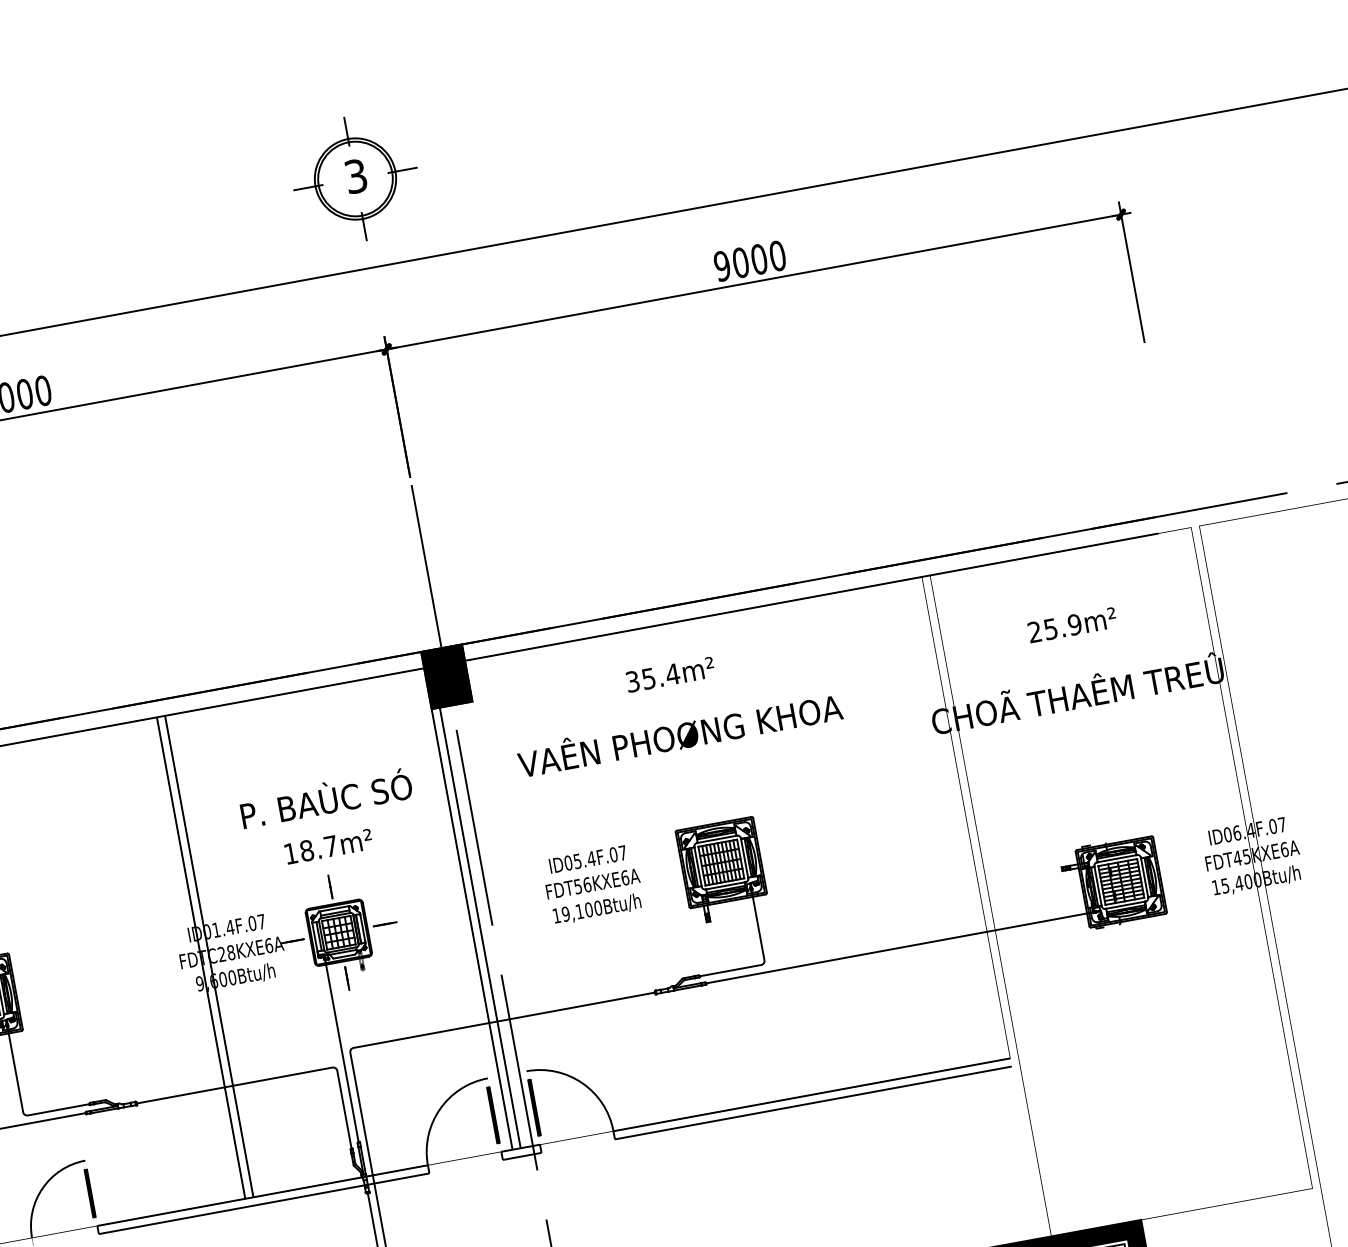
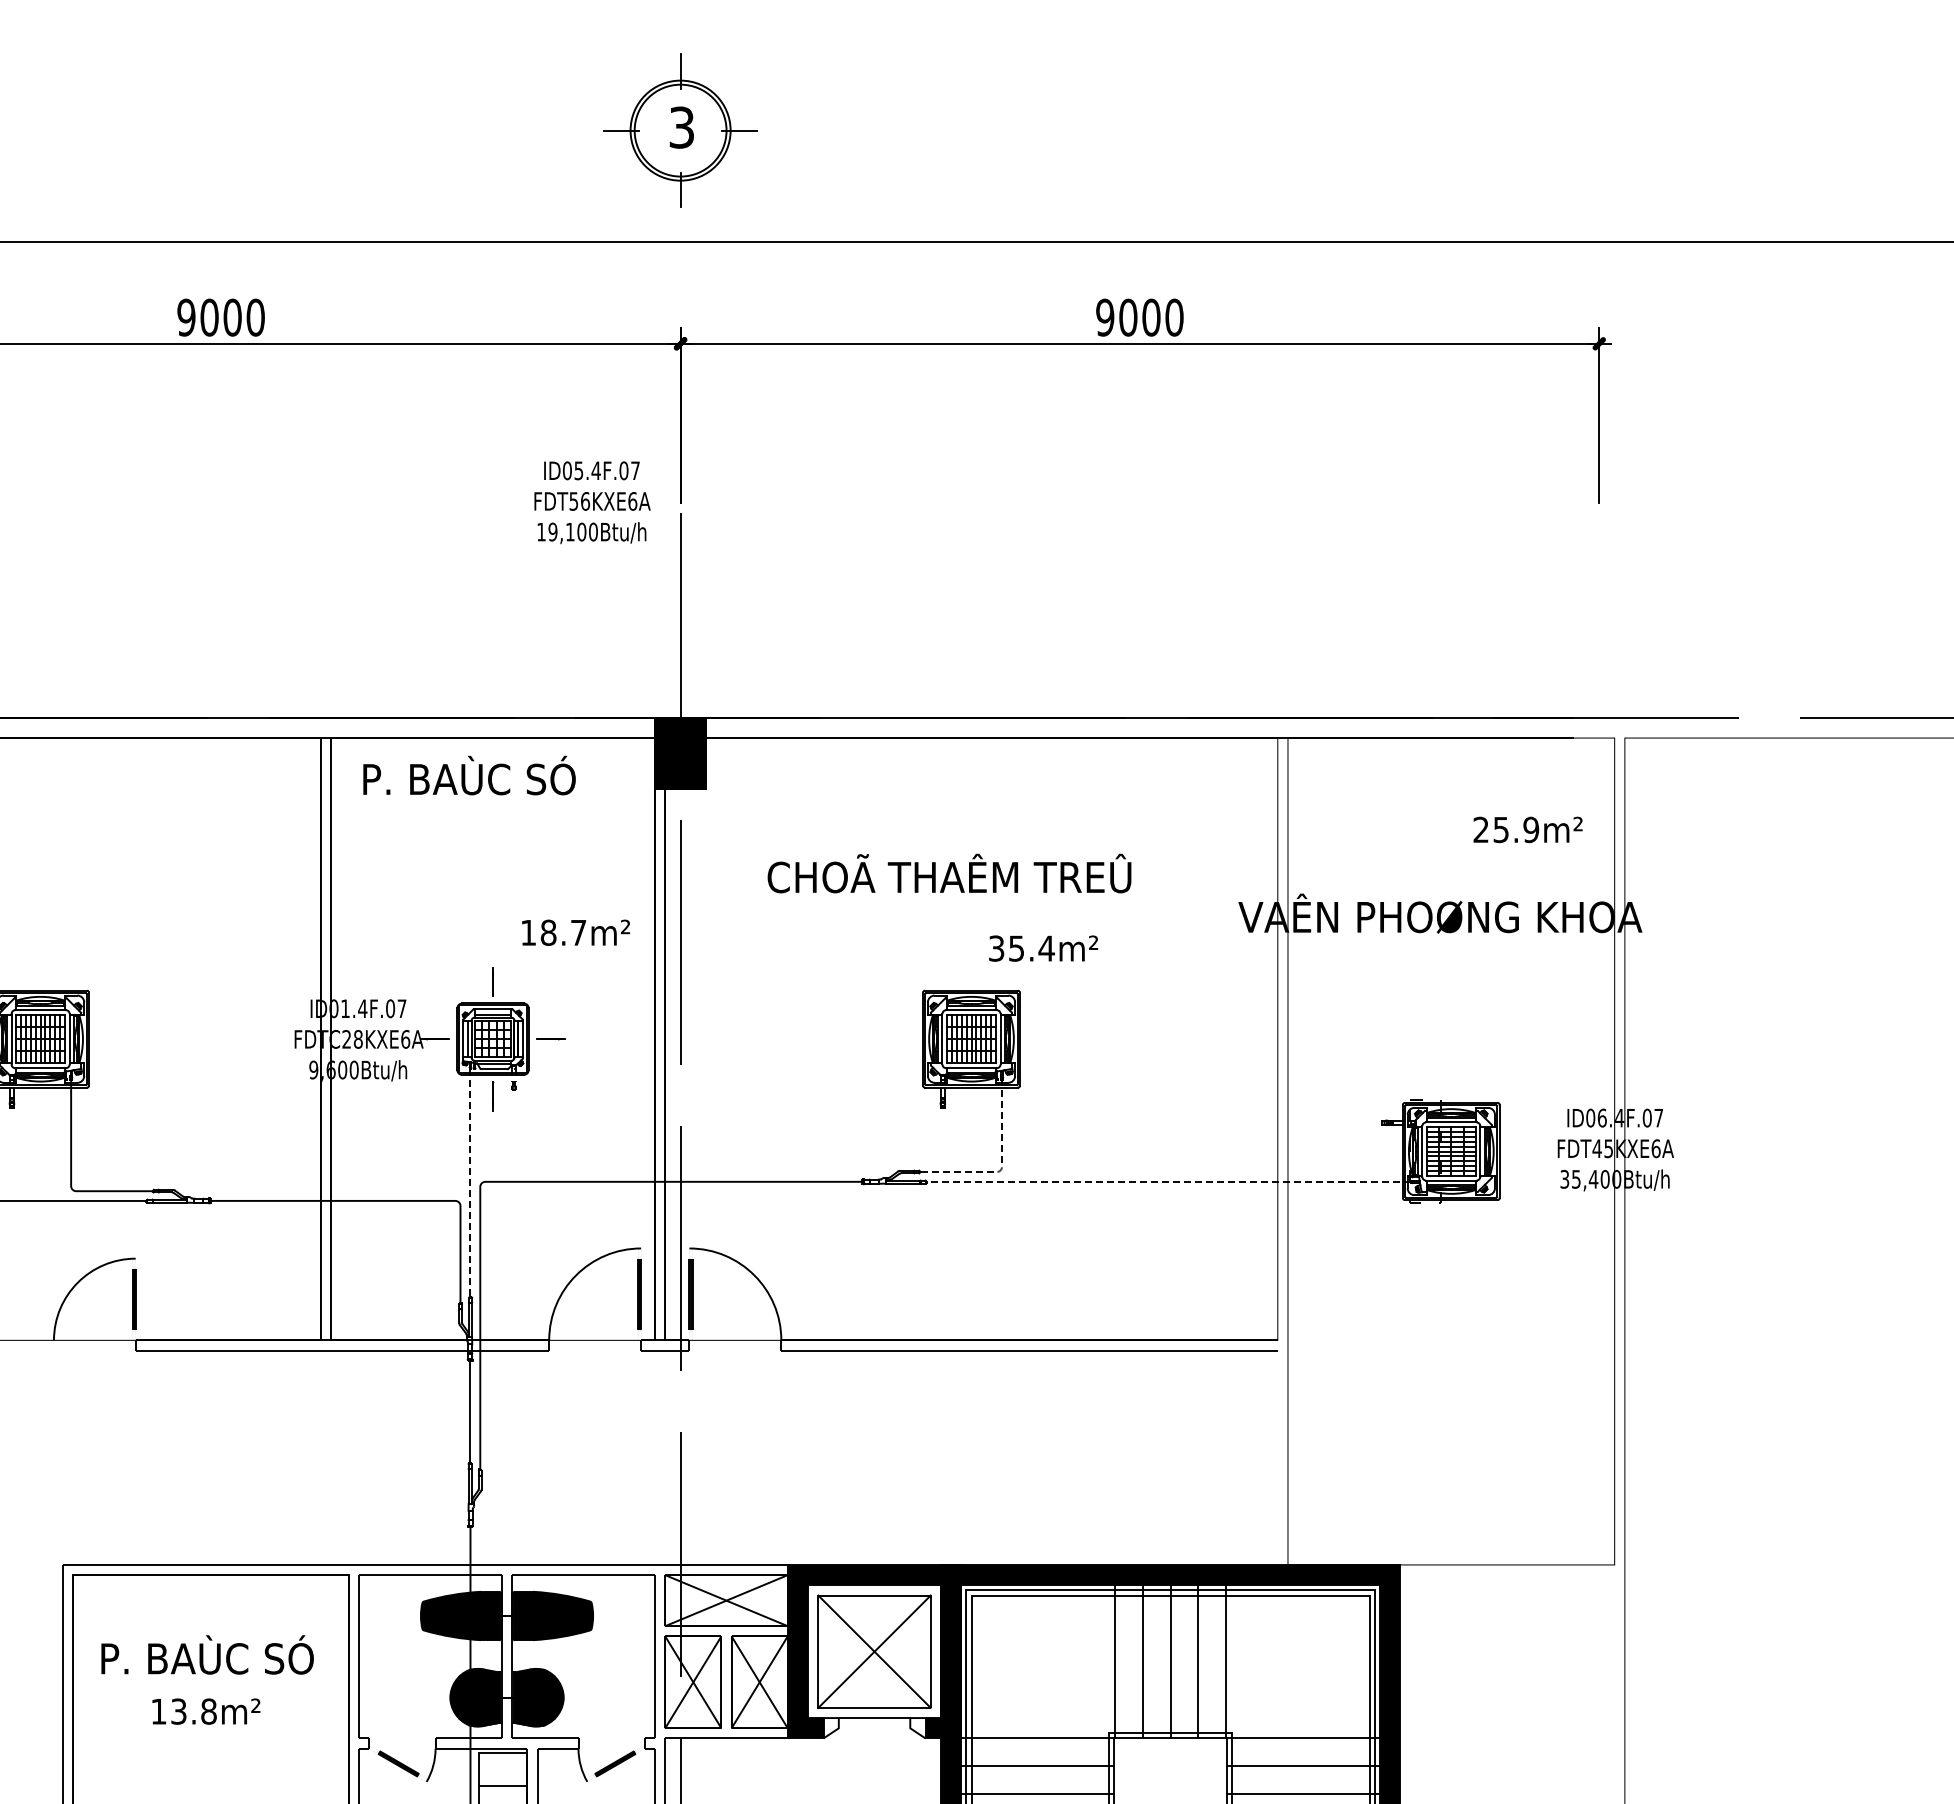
text: (1071, 624) -> (1527, 829), moved
text: (670, 674) -> (1043, 948), moved
text: (1077, 693) -> (1440, 913), CHOÃ THAÊM TREÛ -> VAÊN PHOØNG KHOA
text: (679, 733) -> (949, 873), VAÊN PHOØNG KHOA -> CHOÃ THAÊM TREÛ
text: (326, 798) -> (469, 775), moved
text: (329, 846) -> (576, 932), moved
text: (593, 884) -> (592, 502), moved
text: (1215, 886) -> (1564, 1178), 15,400Btu/h -> 35,400Btu/h
line: (899, 948) -> (1168, 1182), solid -> dashed
line: (764, 961) -> (1001, 1168), solid -> dashed
line: (341, 1050) -> (470, 1182), solid -> dashed

